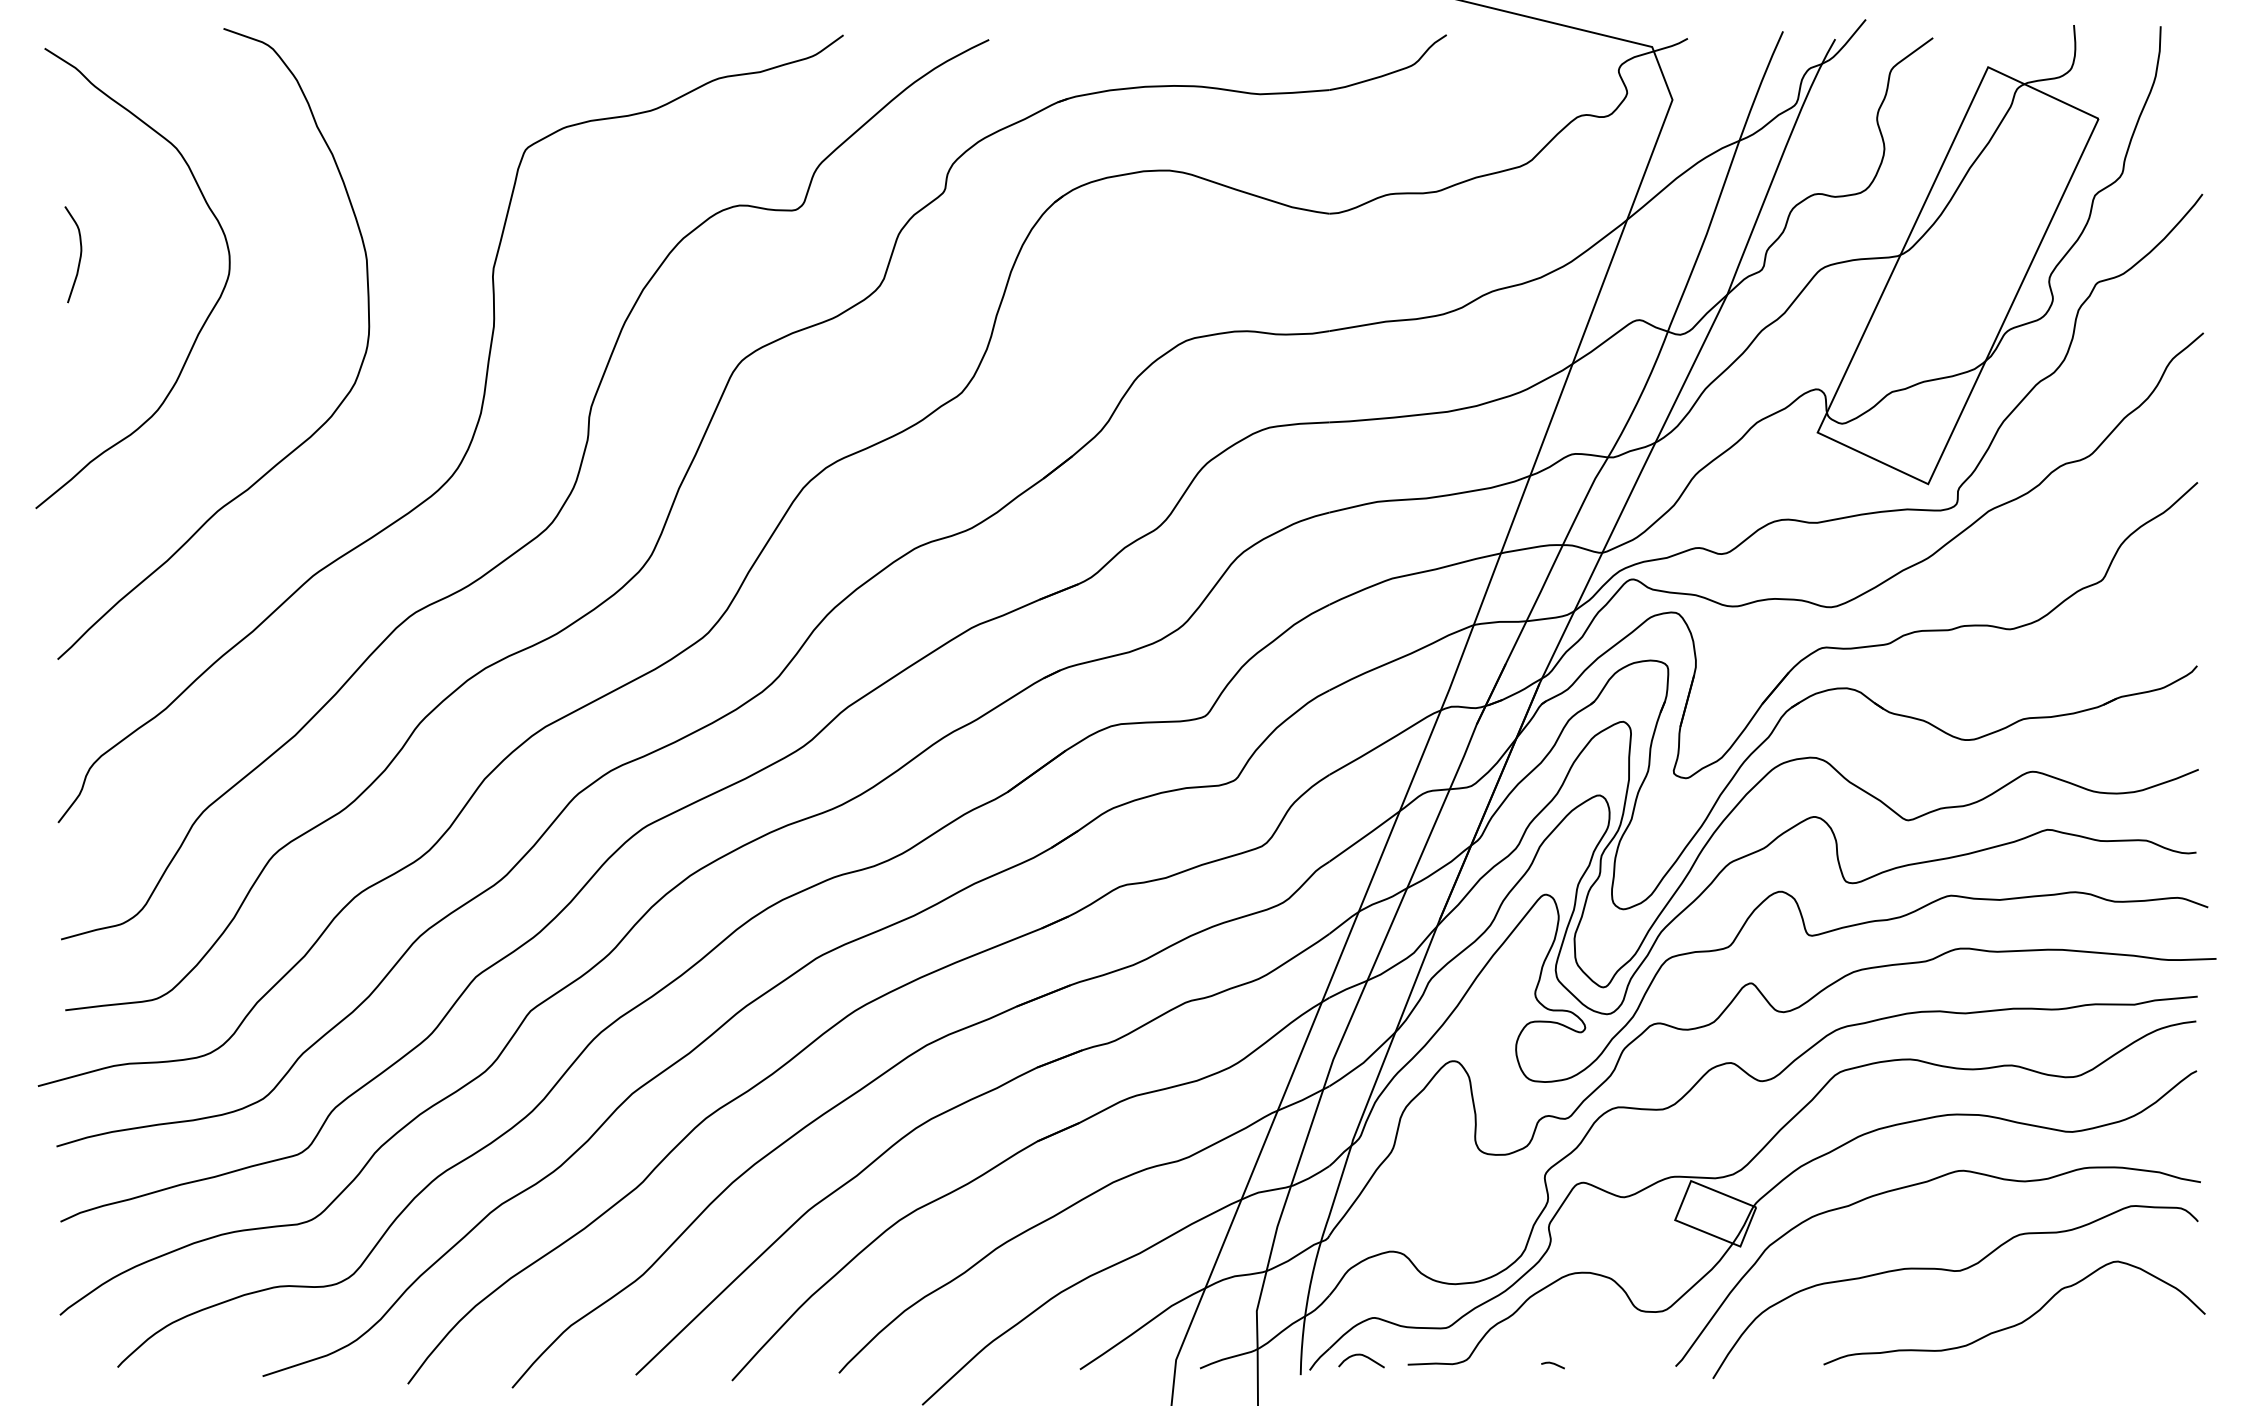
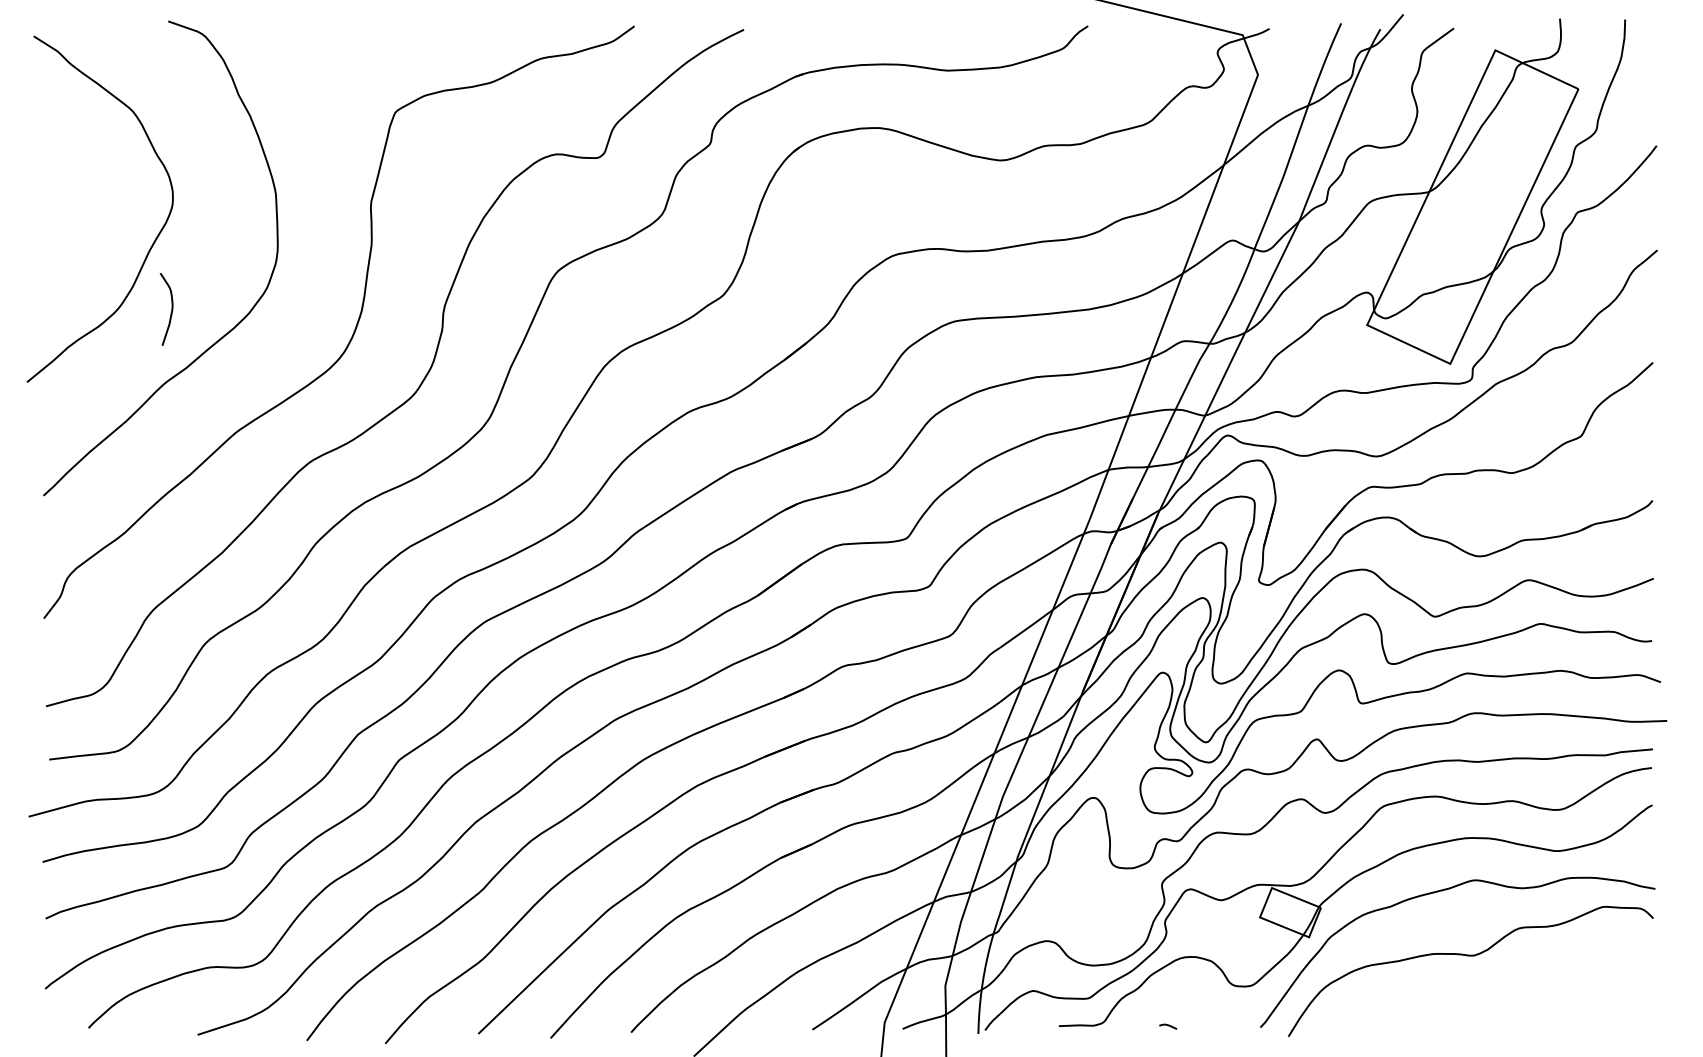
curve: (79, 256) -> (171, 310), moved
curve: (2019, 1322) -> (1518, 994), removed
curve: (1363, 1356) -> (1025, 1019), removed

